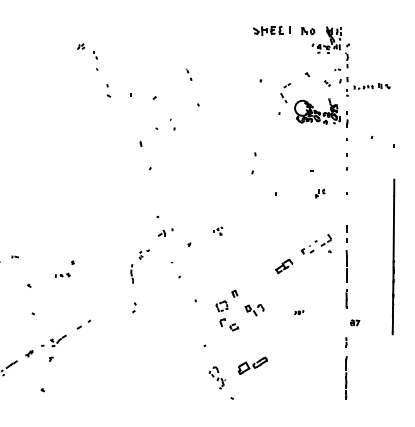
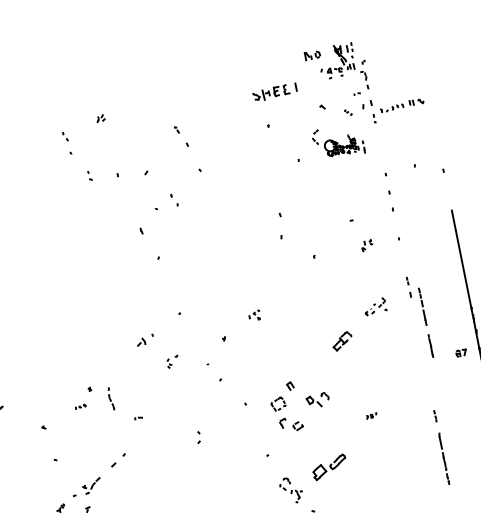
part: (271, 30) -> (274, 92), moved
part: (81, 46) -> (101, 118), moved
part: (188, 74) -> (180, 136), size x1.6
part: (108, 90) -> (89, 175), size x0.6
part: (314, 105) -> (338, 142), size x0.6
part: (165, 232) -> (145, 340), moved
part: (316, 243) -> (375, 305), size x0.6
part: (14, 256) -> (137, 417), moved
part: (131, 273) -> (109, 398), moved
part: (62, 274) -> (80, 405), size x0.6
line: (346, 279) -> (425, 322), moved
part: (134, 307) -> (198, 437), moved
part: (299, 312) -> (372, 415), moved
part: (355, 322) -> (461, 352), moved

